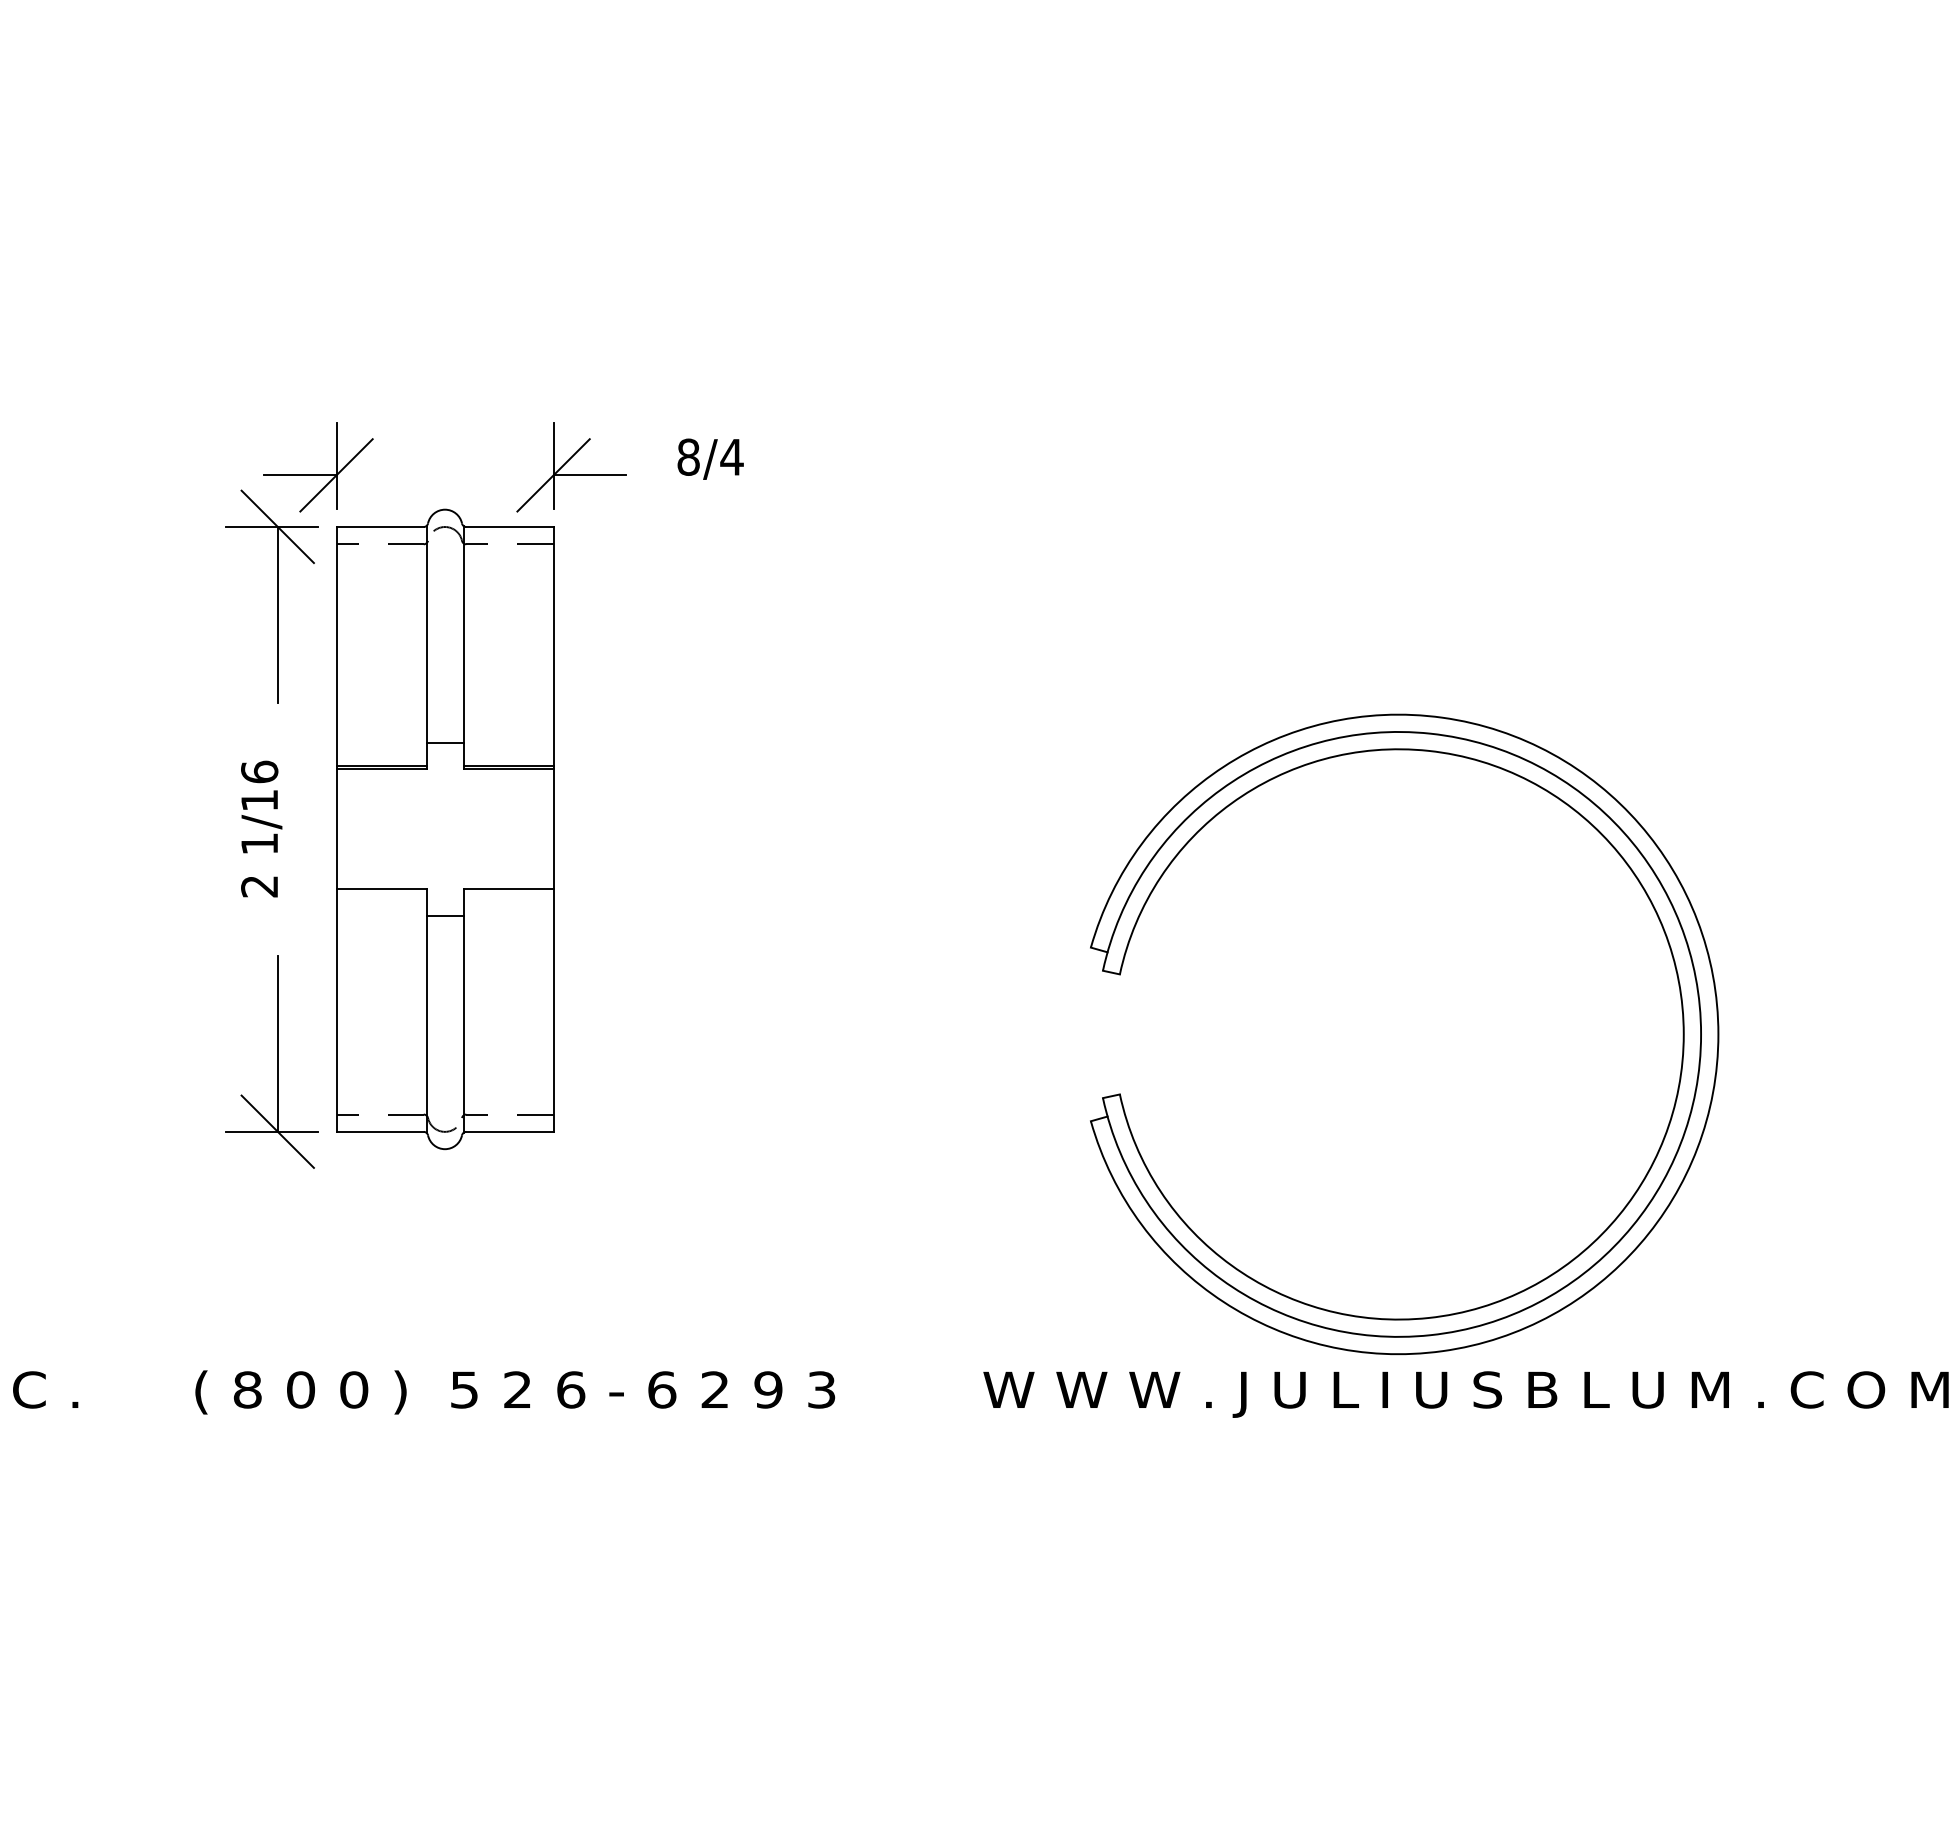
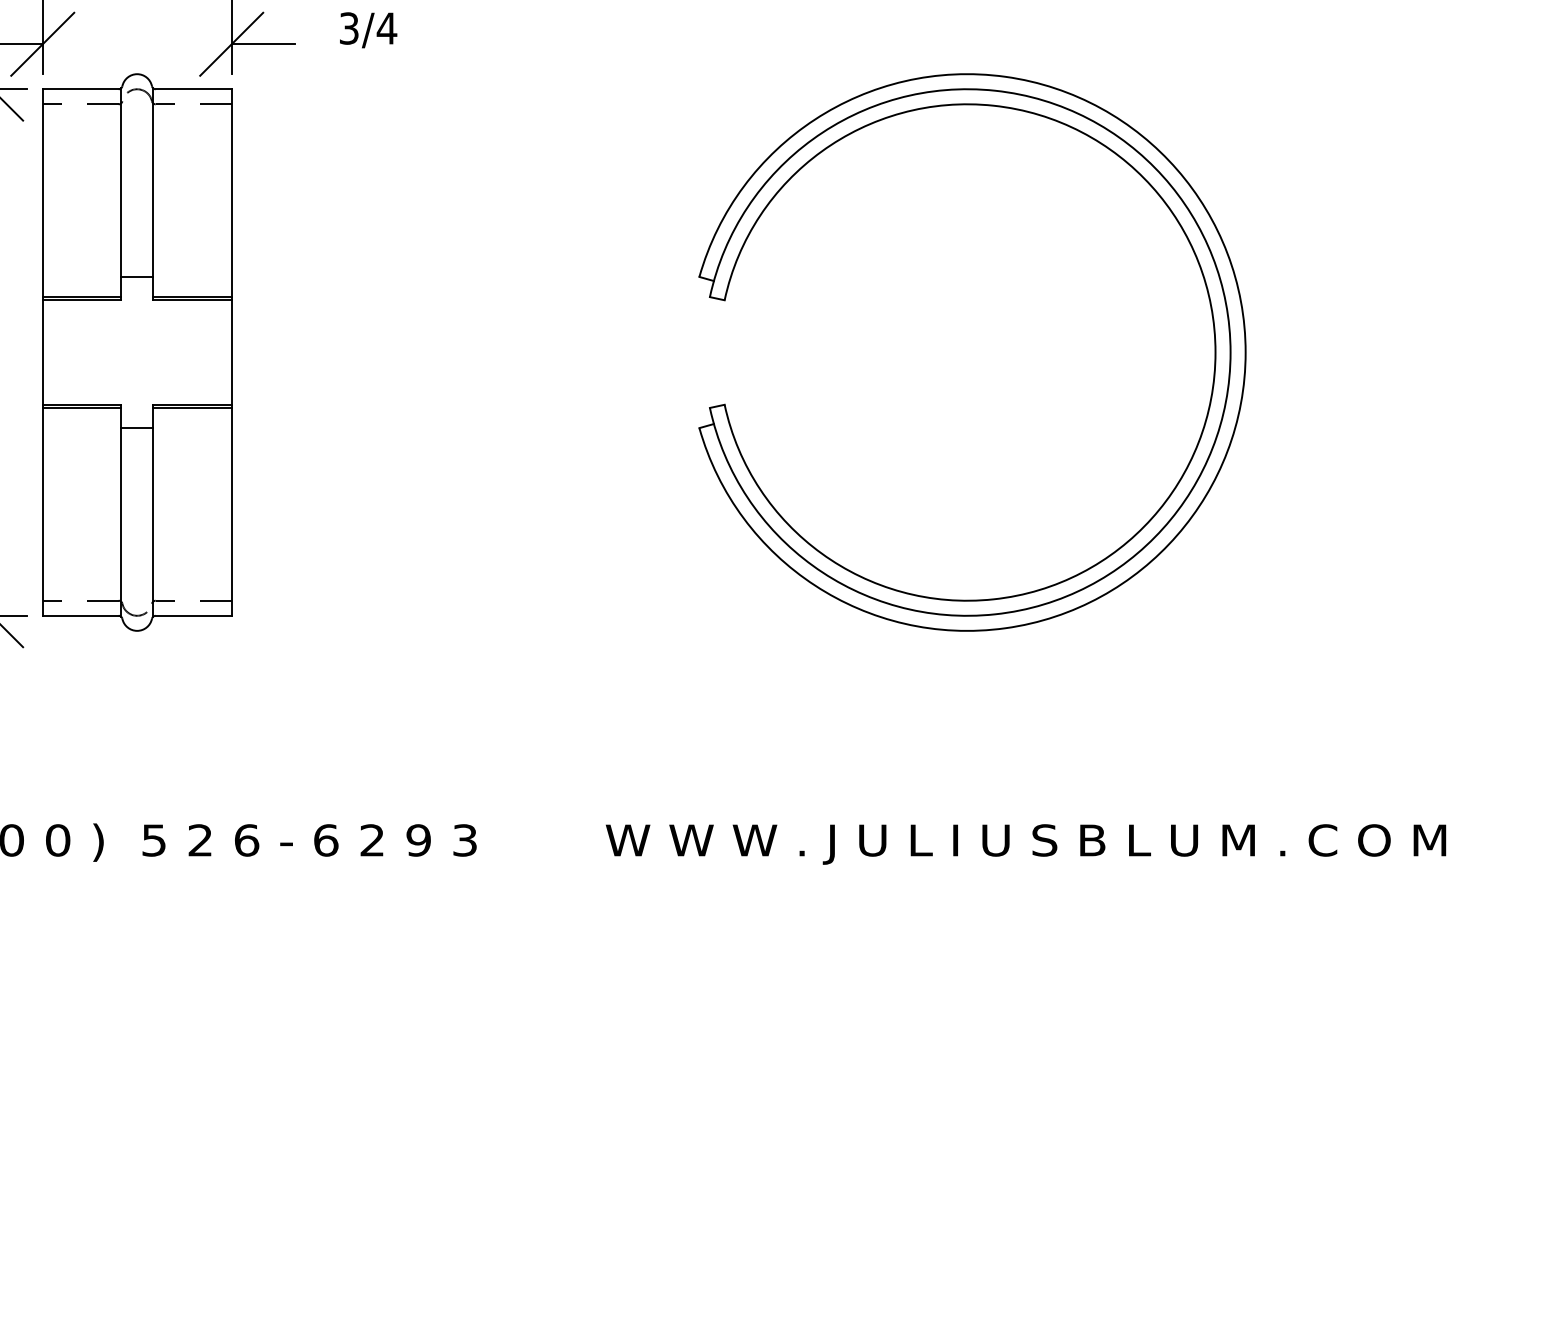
text: (688, 456) -> (349, 27), 8/4 -> 3/4
line: (381, 893) -> (81, 408), added
line: (508, 893) -> (192, 408), added
part: (1679, 993) -> (1211, 316), moved

